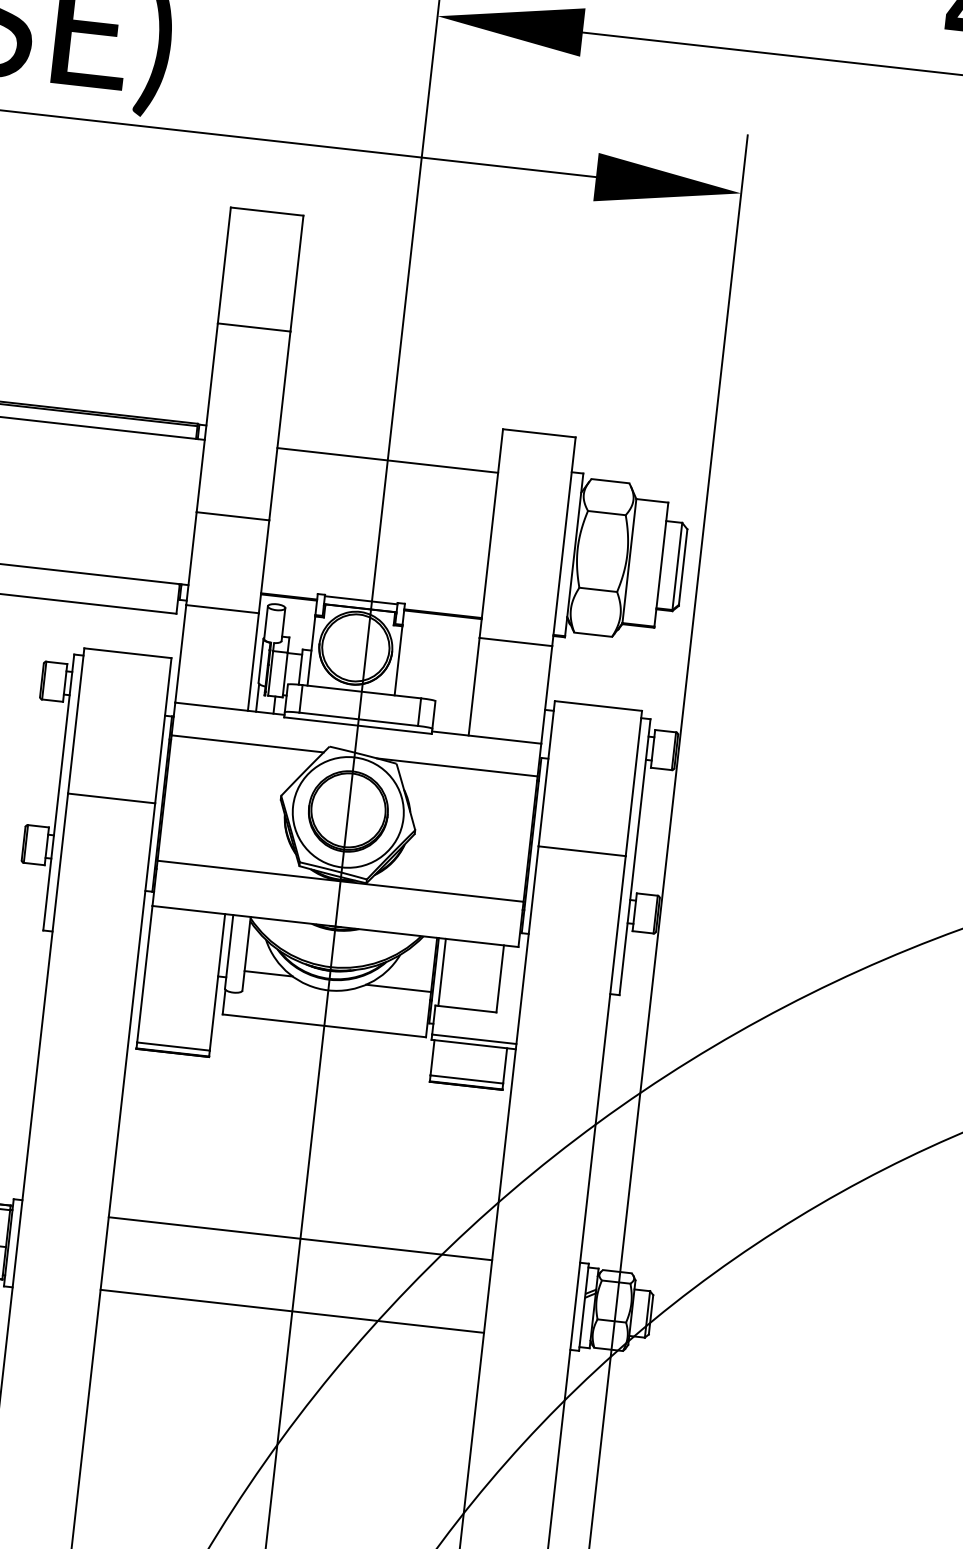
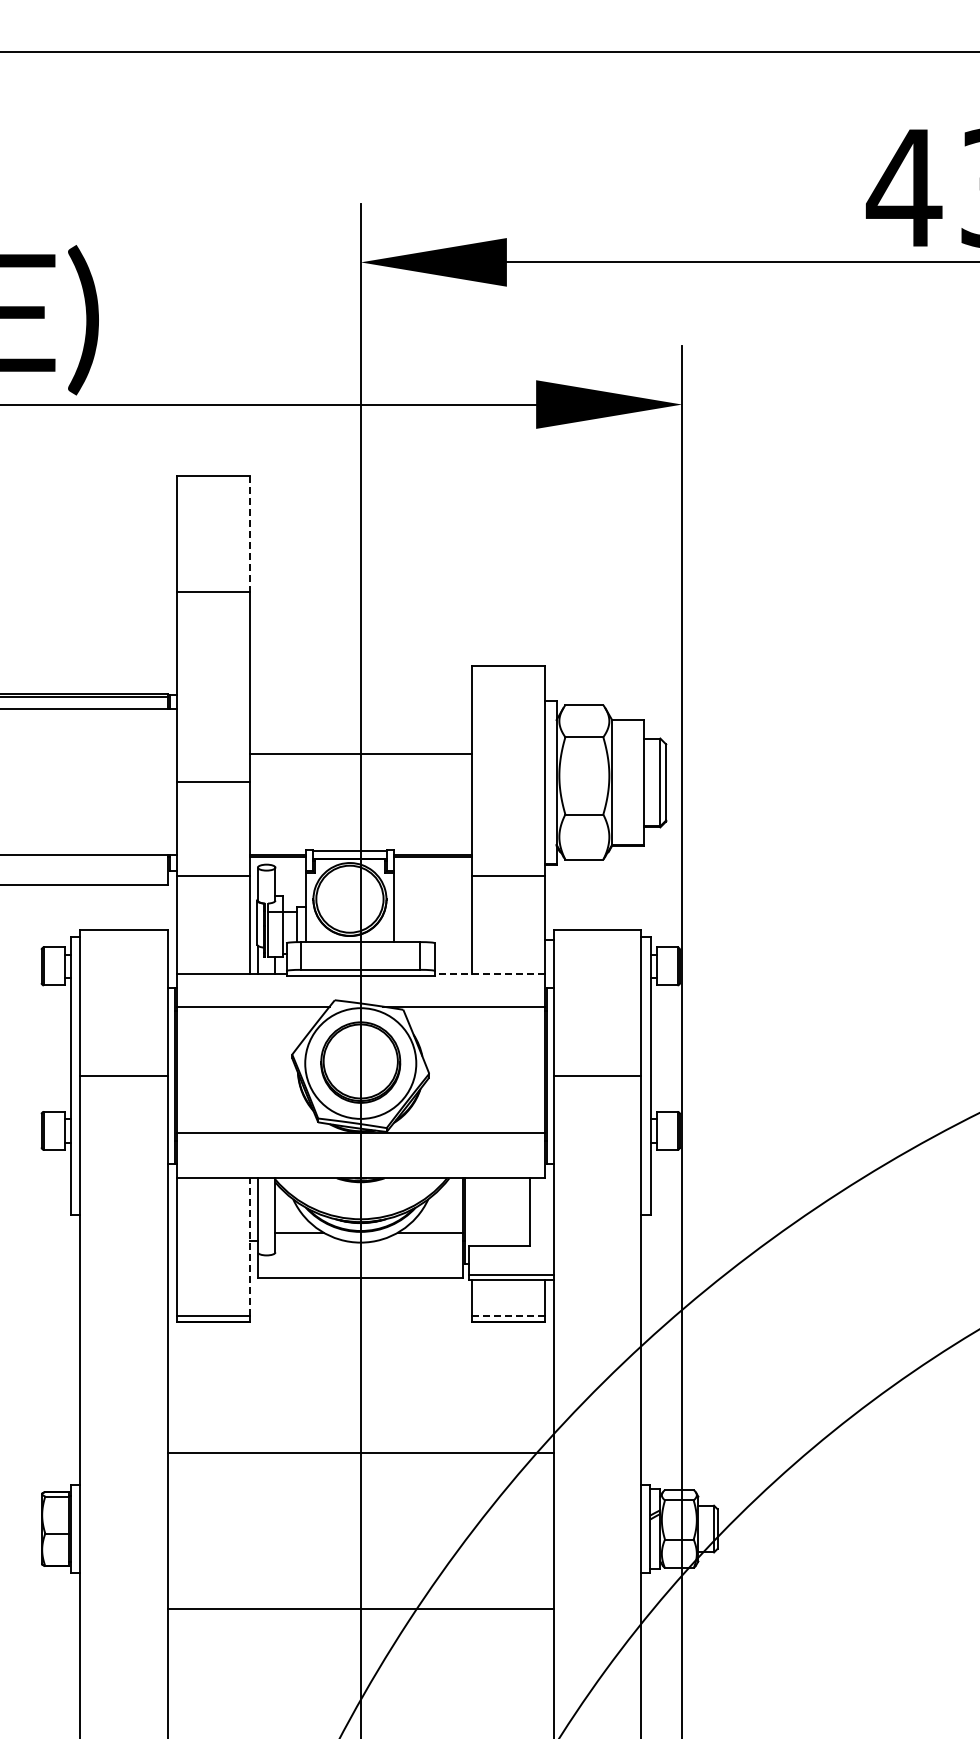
line: (296, 274) -> (249, 534), solid -> dashed
line: (387, 460) -> (360, 754), moved
line: (486, 737) -> (489, 973), solid -> dashed
line: (441, 971) -> (471, 1211), removed
line: (217, 982) -> (249, 1247), solid -> dashed
line: (467, 1079) -> (508, 1315), solid -> dashed
line: (300, 1238) -> (360, 1452), moved
line: (292, 1311) -> (360, 1608), moved

